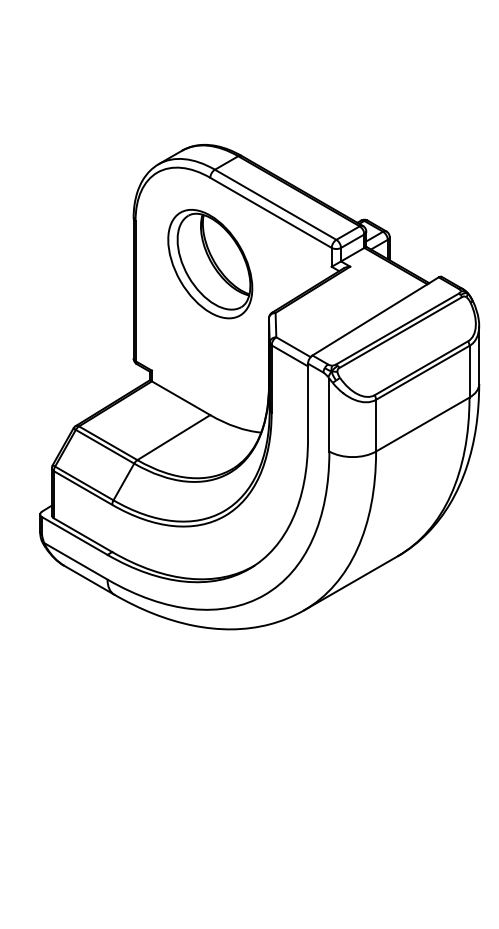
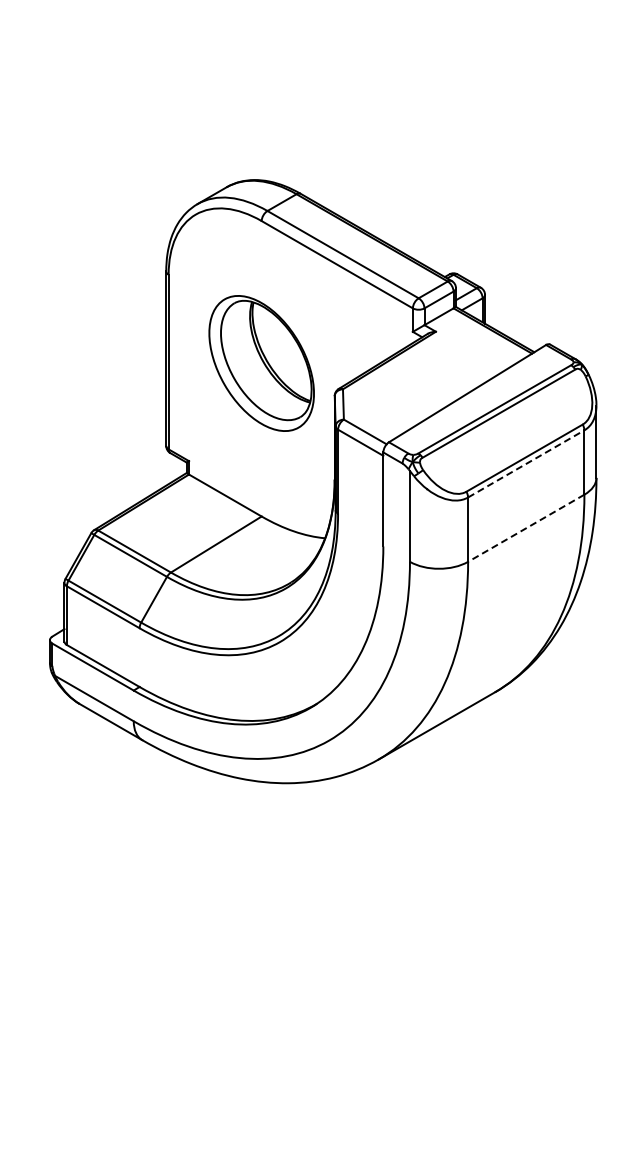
part: (210, 264) -> (261, 363), moved
line: (422, 372) -> (526, 463), solid -> dashed
line: (422, 424) -> (525, 528), solid -> dashed

